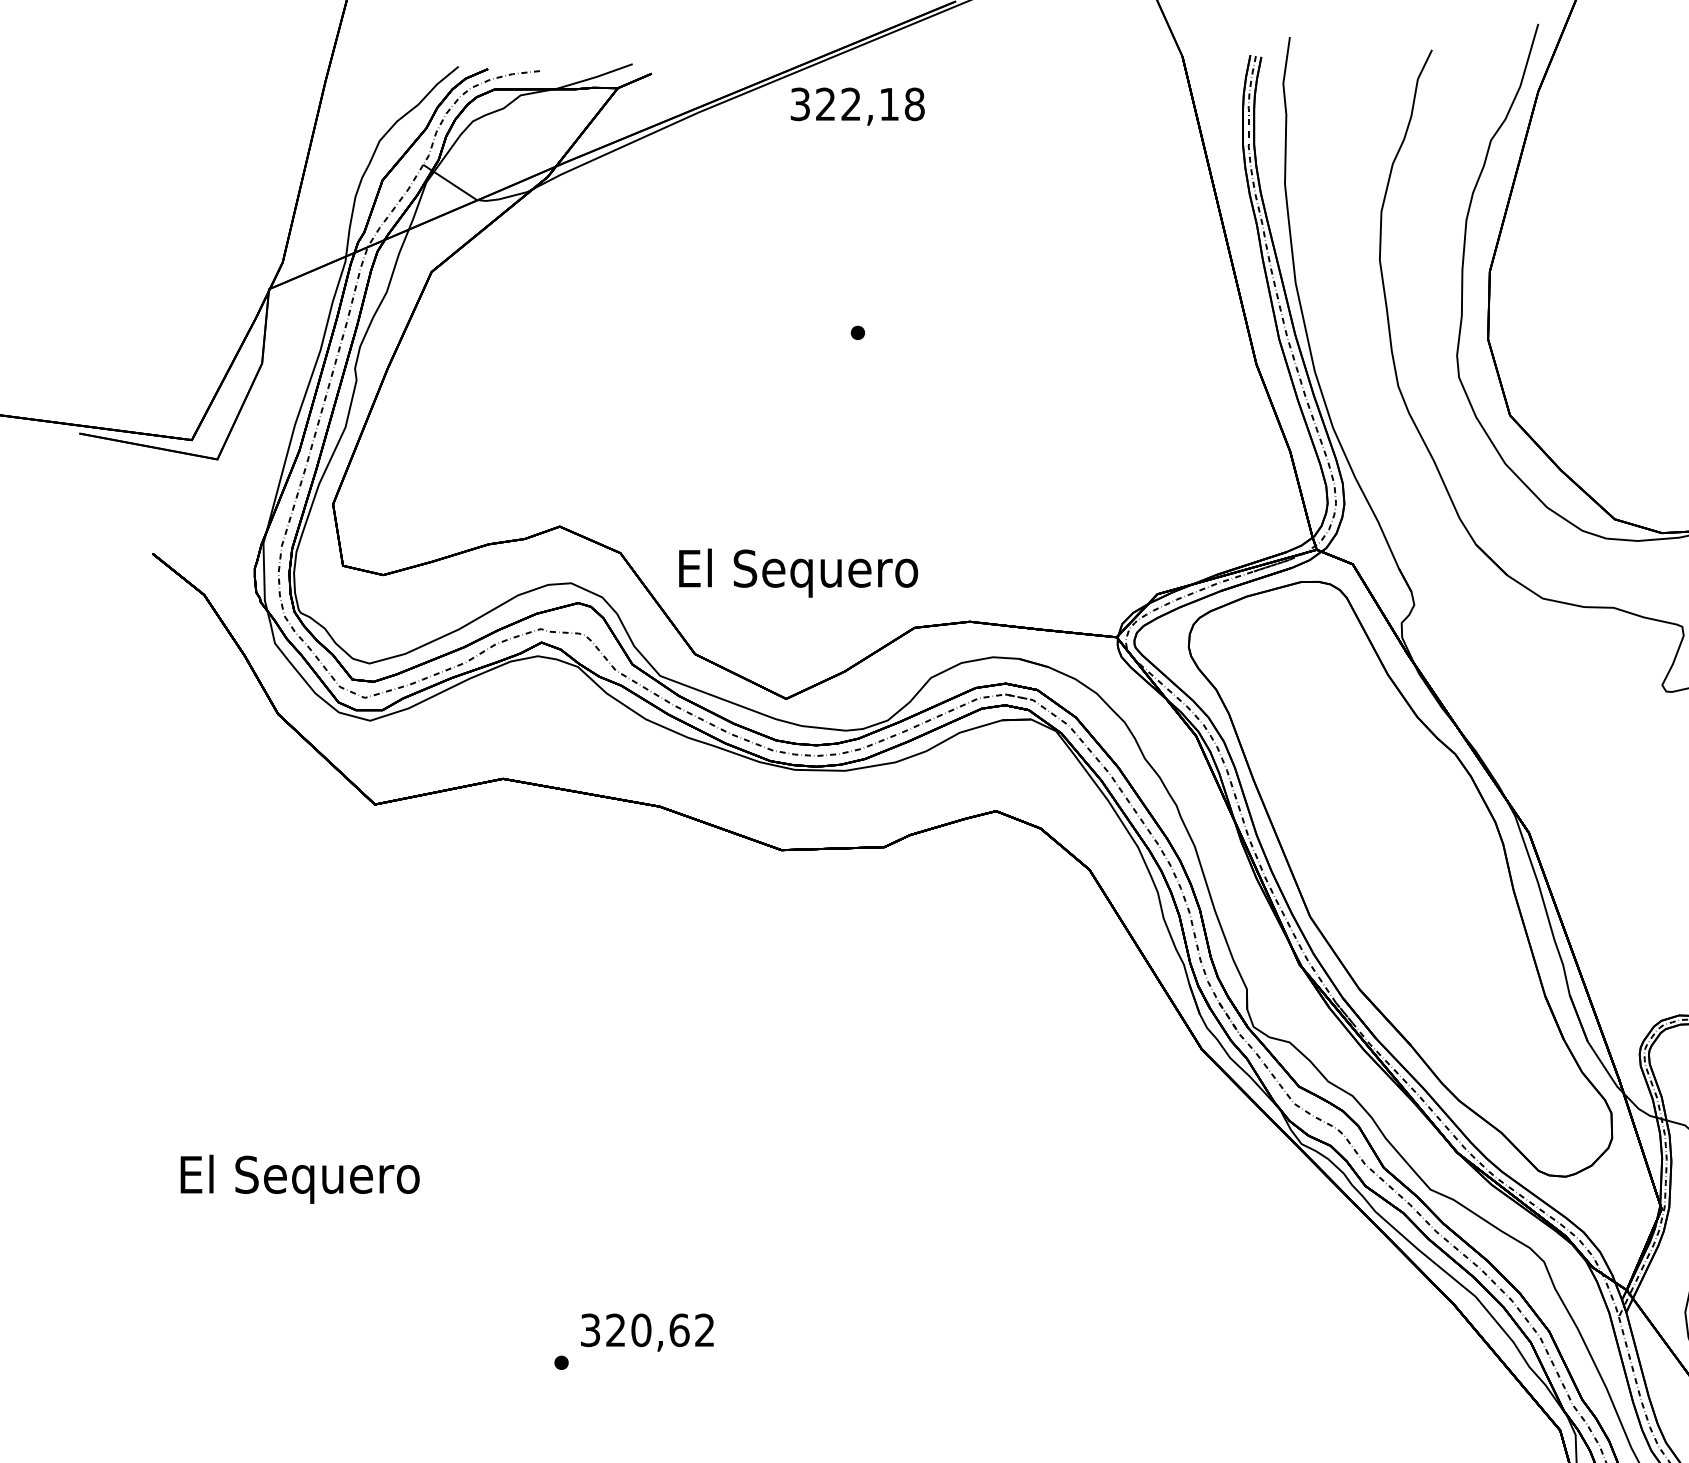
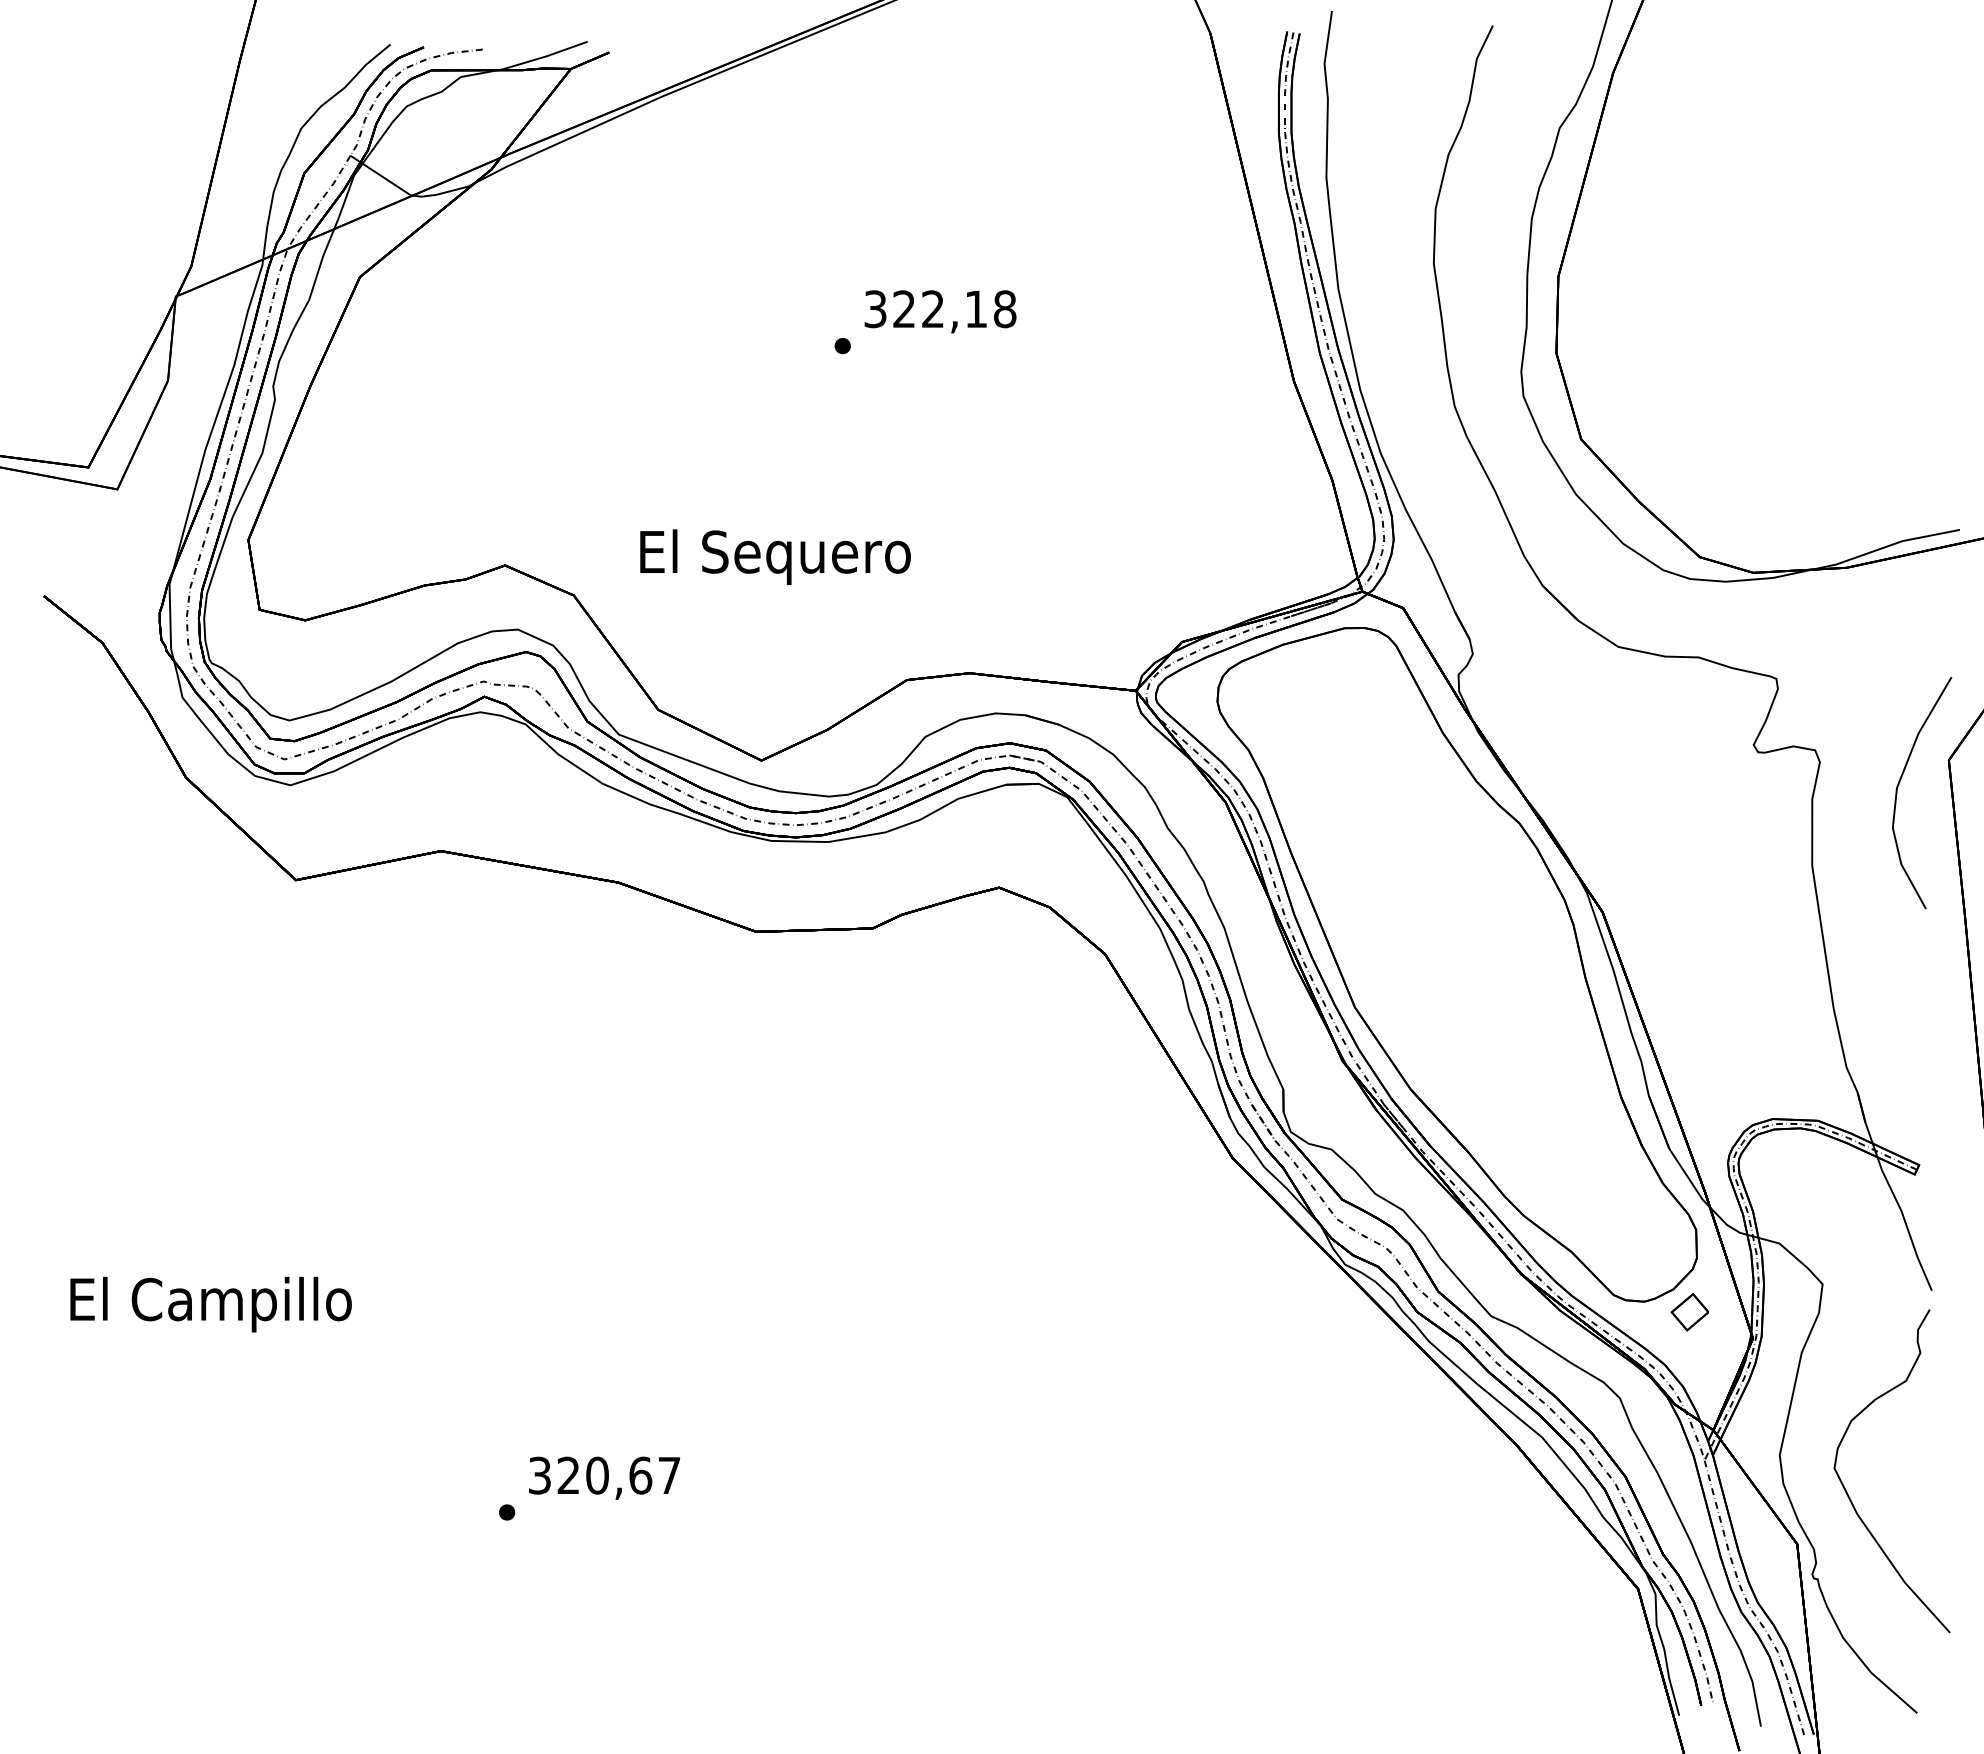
text: (857, 106) -> (940, 311), moved
text: (798, 572) -> (775, 556), moved
text: (299, 1179) -> (210, 1304), El Sequero -> El Campillo
part: (1605, 1186) -> (1689, 1312), added
text: (704, 1329) -> (669, 1474), 320,62 -> 320,67

